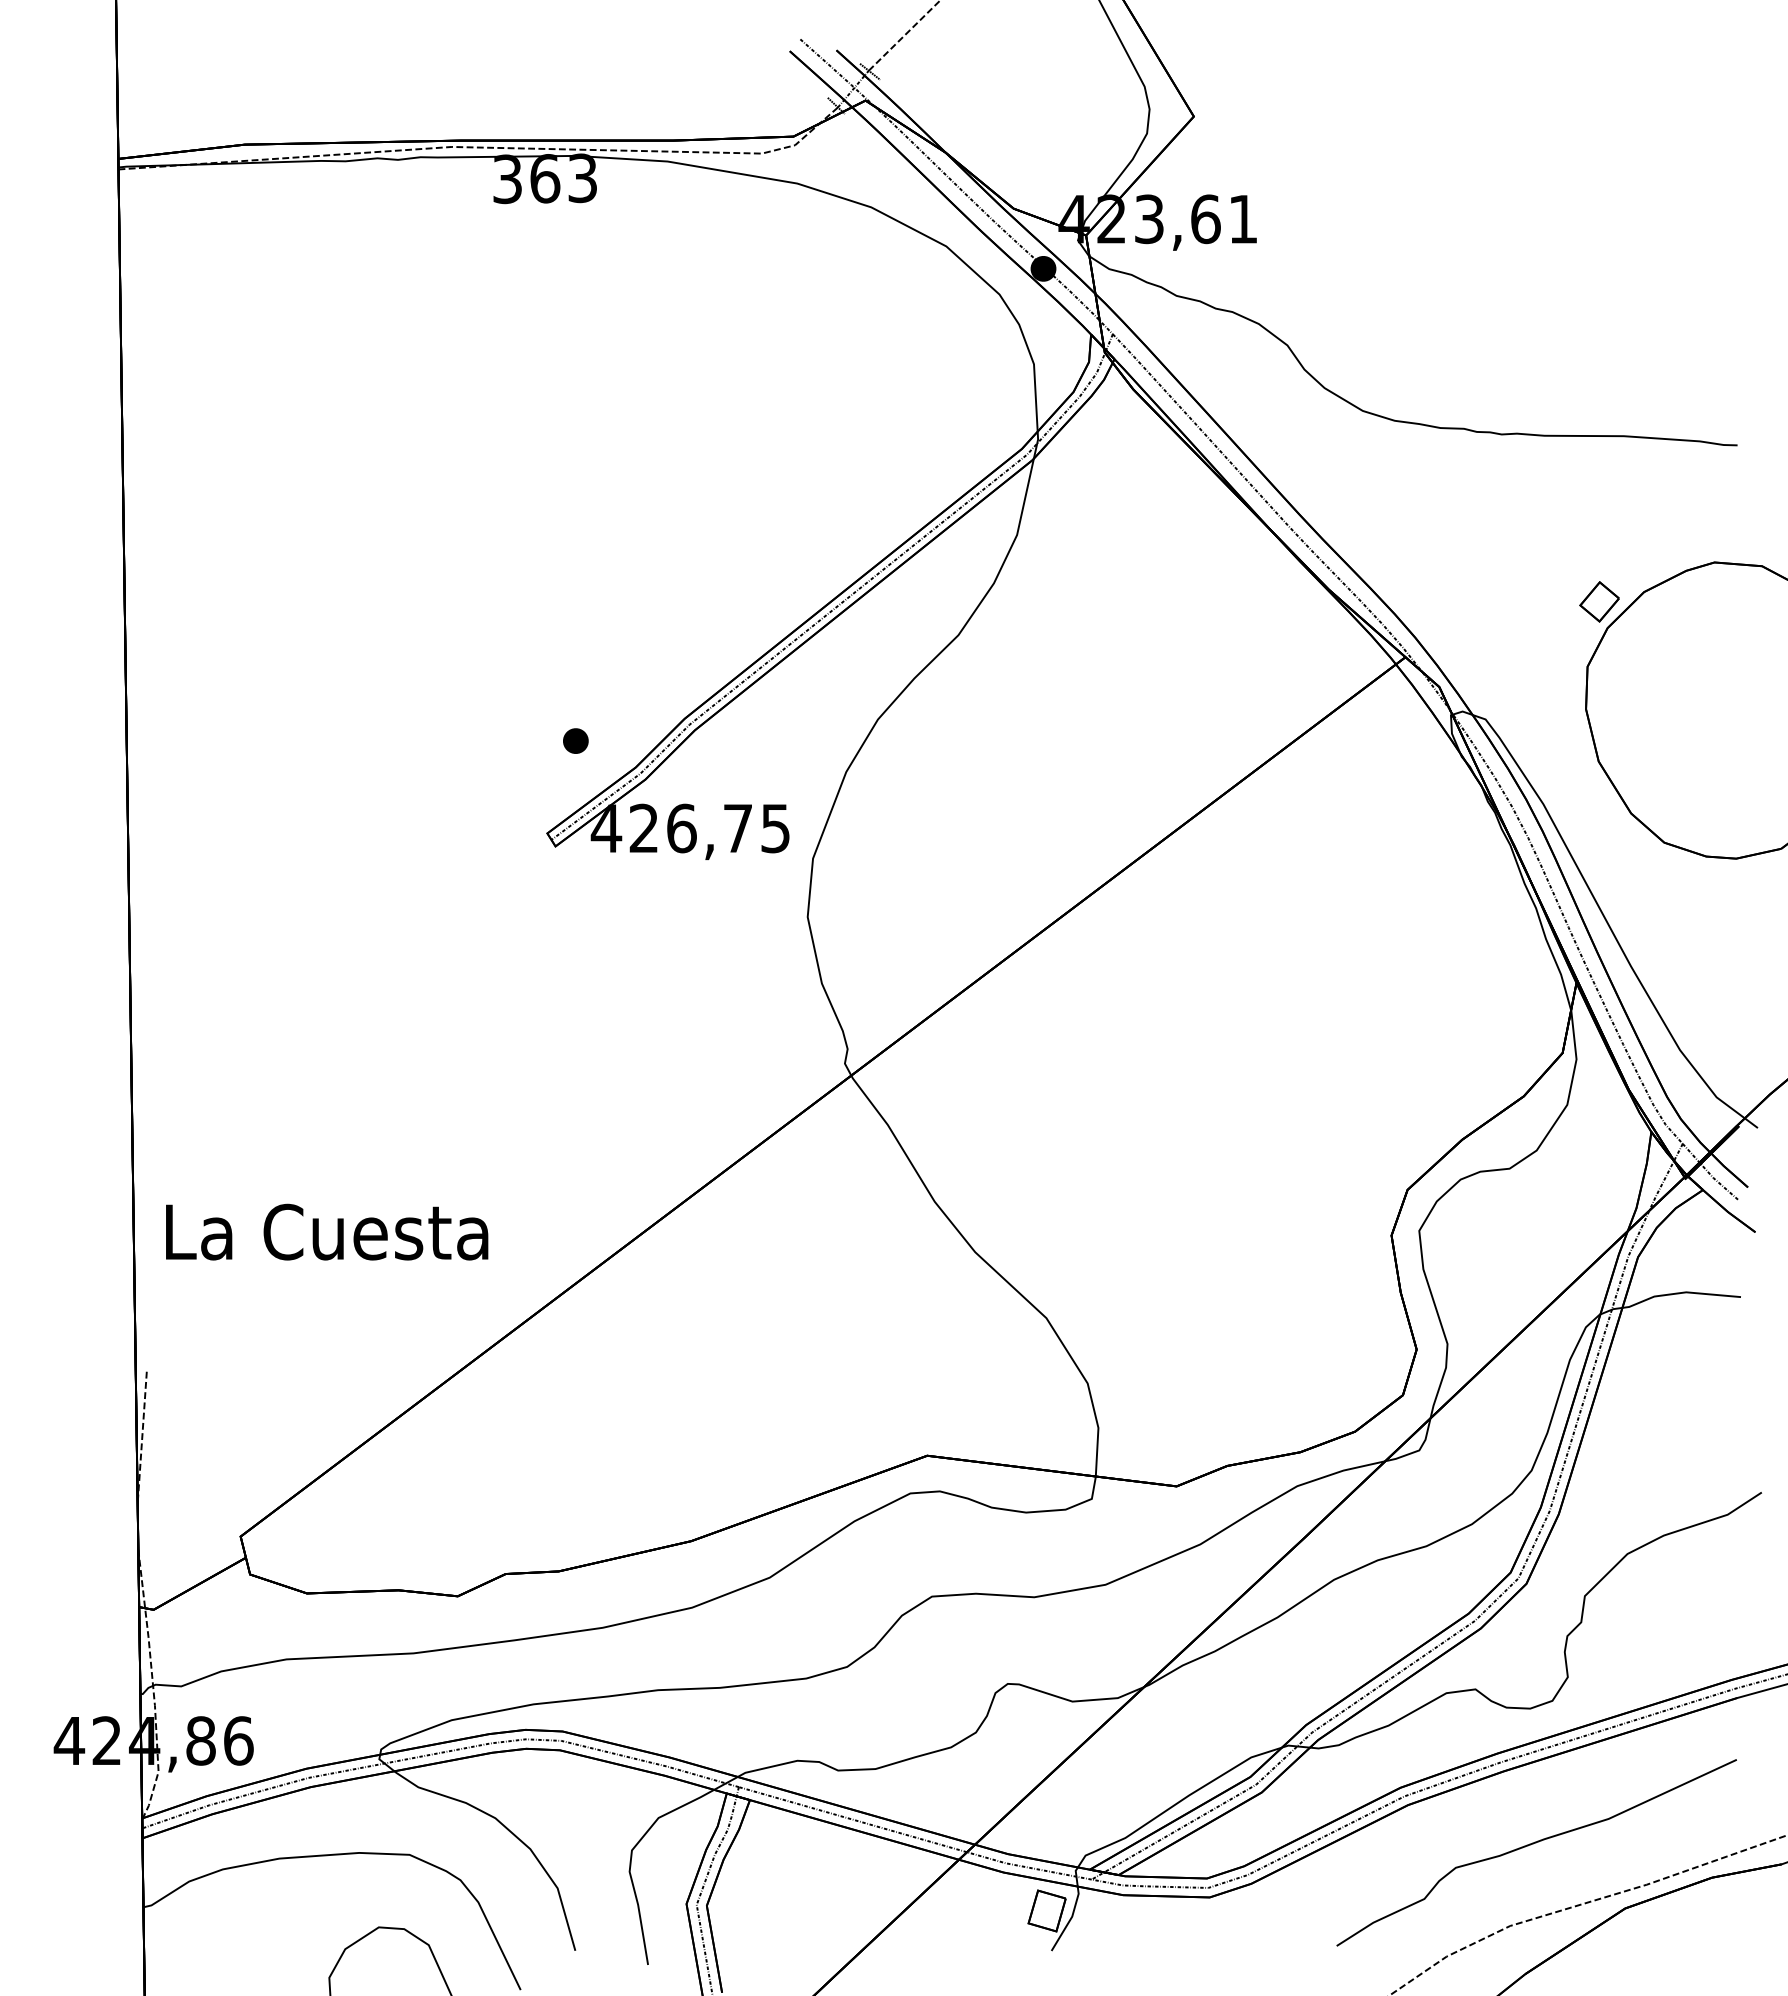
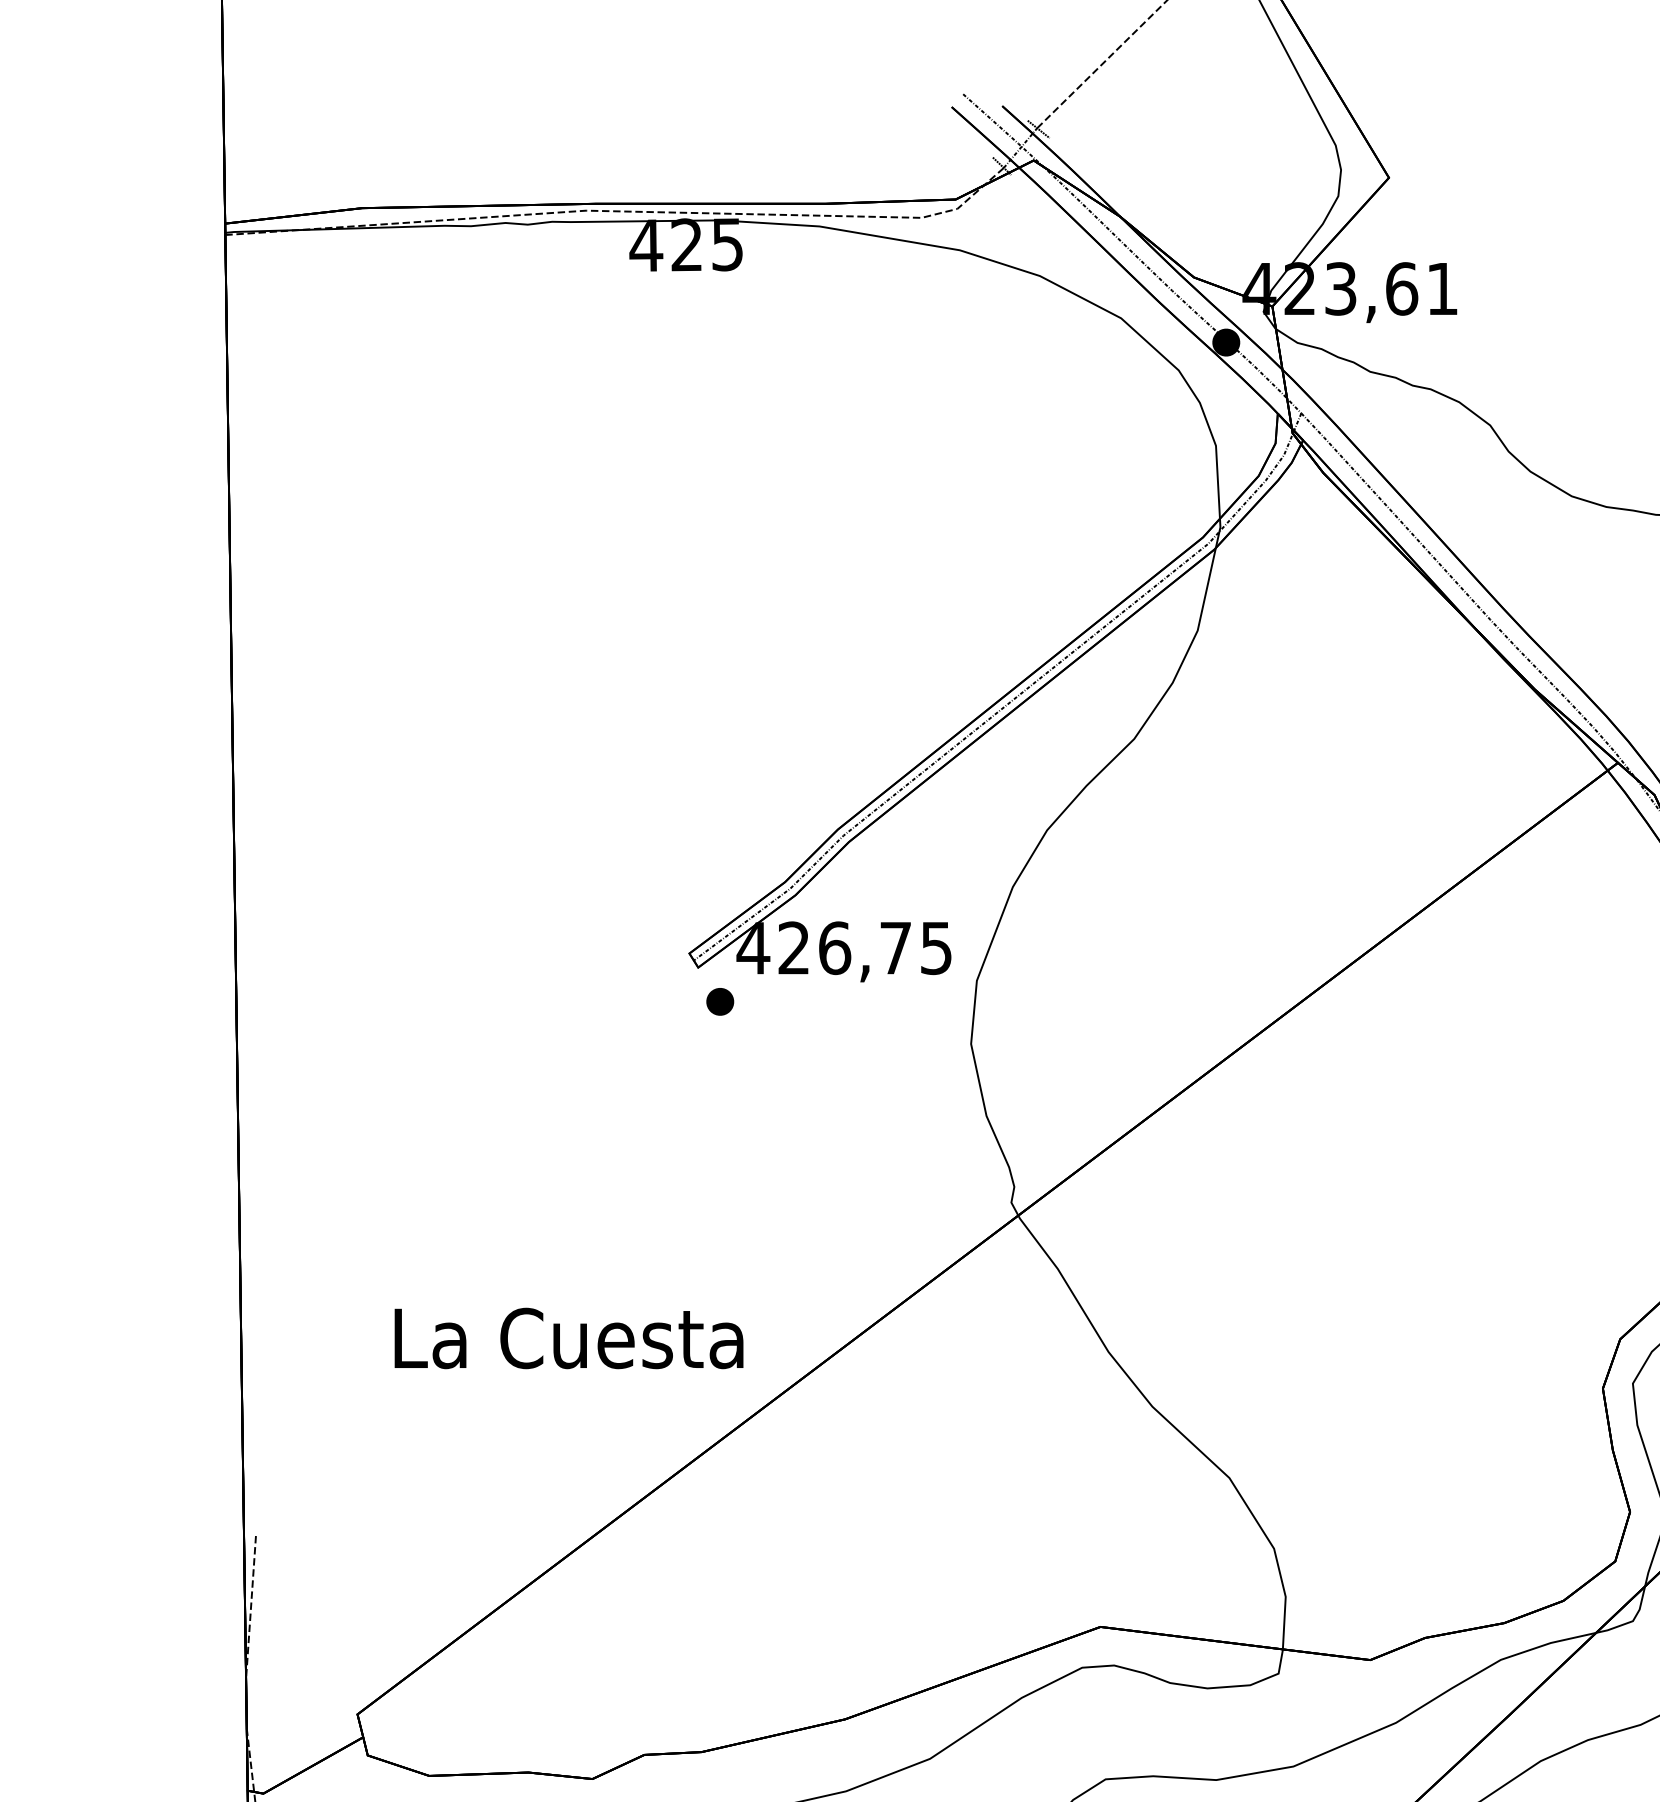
text: (543, 178) -> (685, 244), 363 -> 425
part: (575, 740) -> (719, 1001), moved
text: (327, 1231) -> (569, 1337), moved

